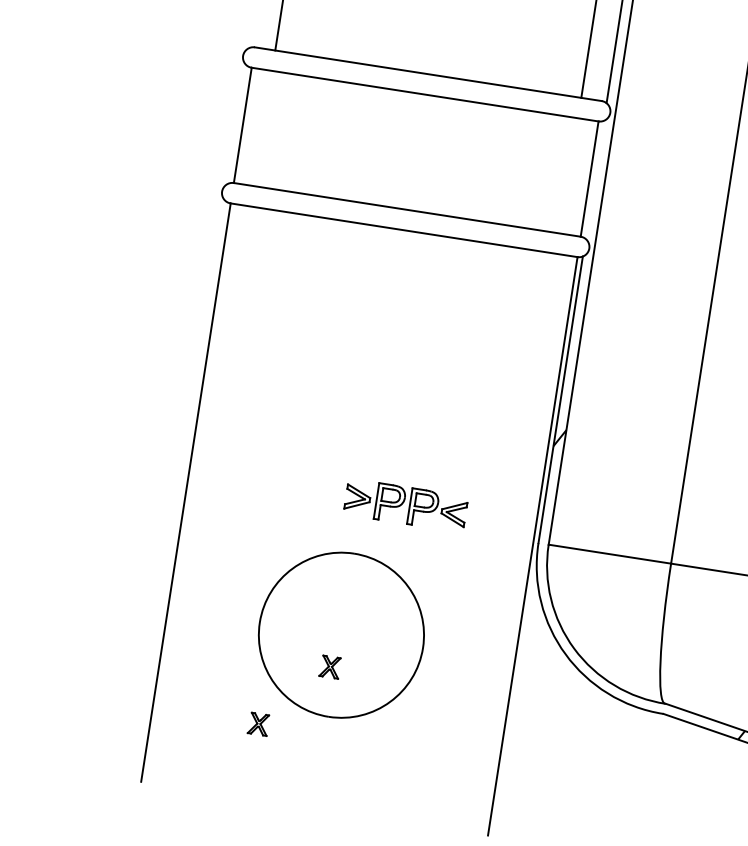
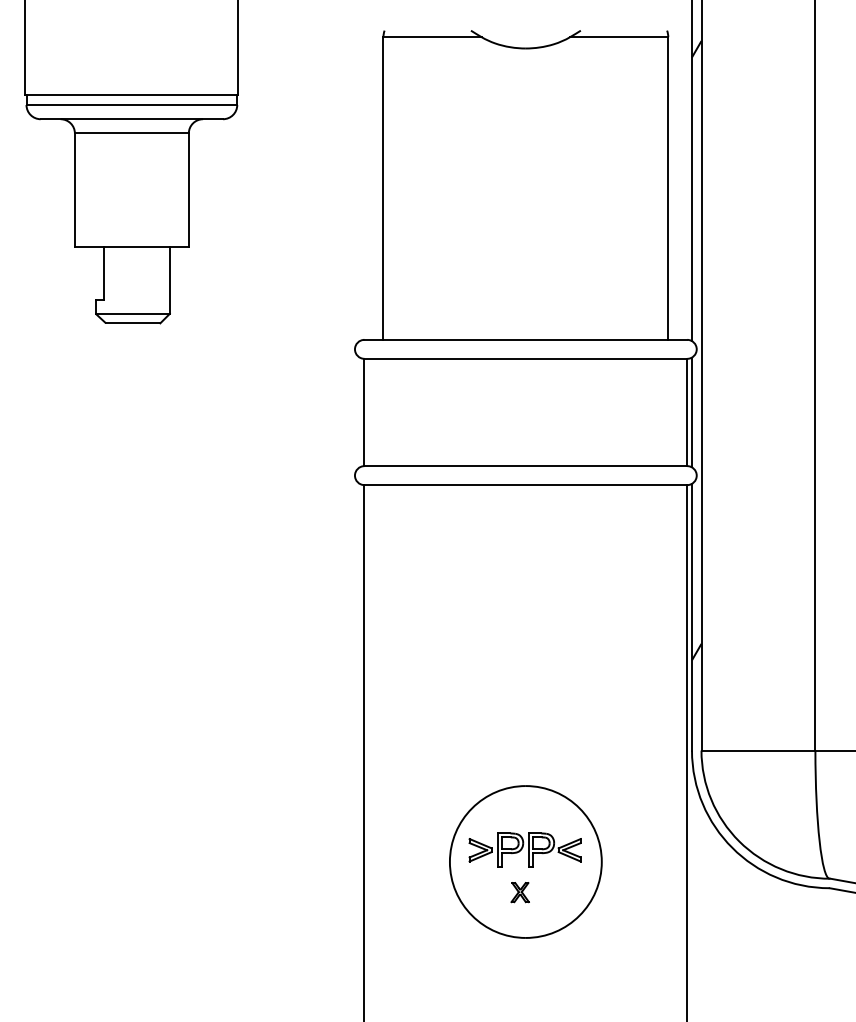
line: (595, 179) -> (692, 412), added
part: (405, 504) -> (524, 849), moved
part: (257, 724) -> (462, 954), removed

